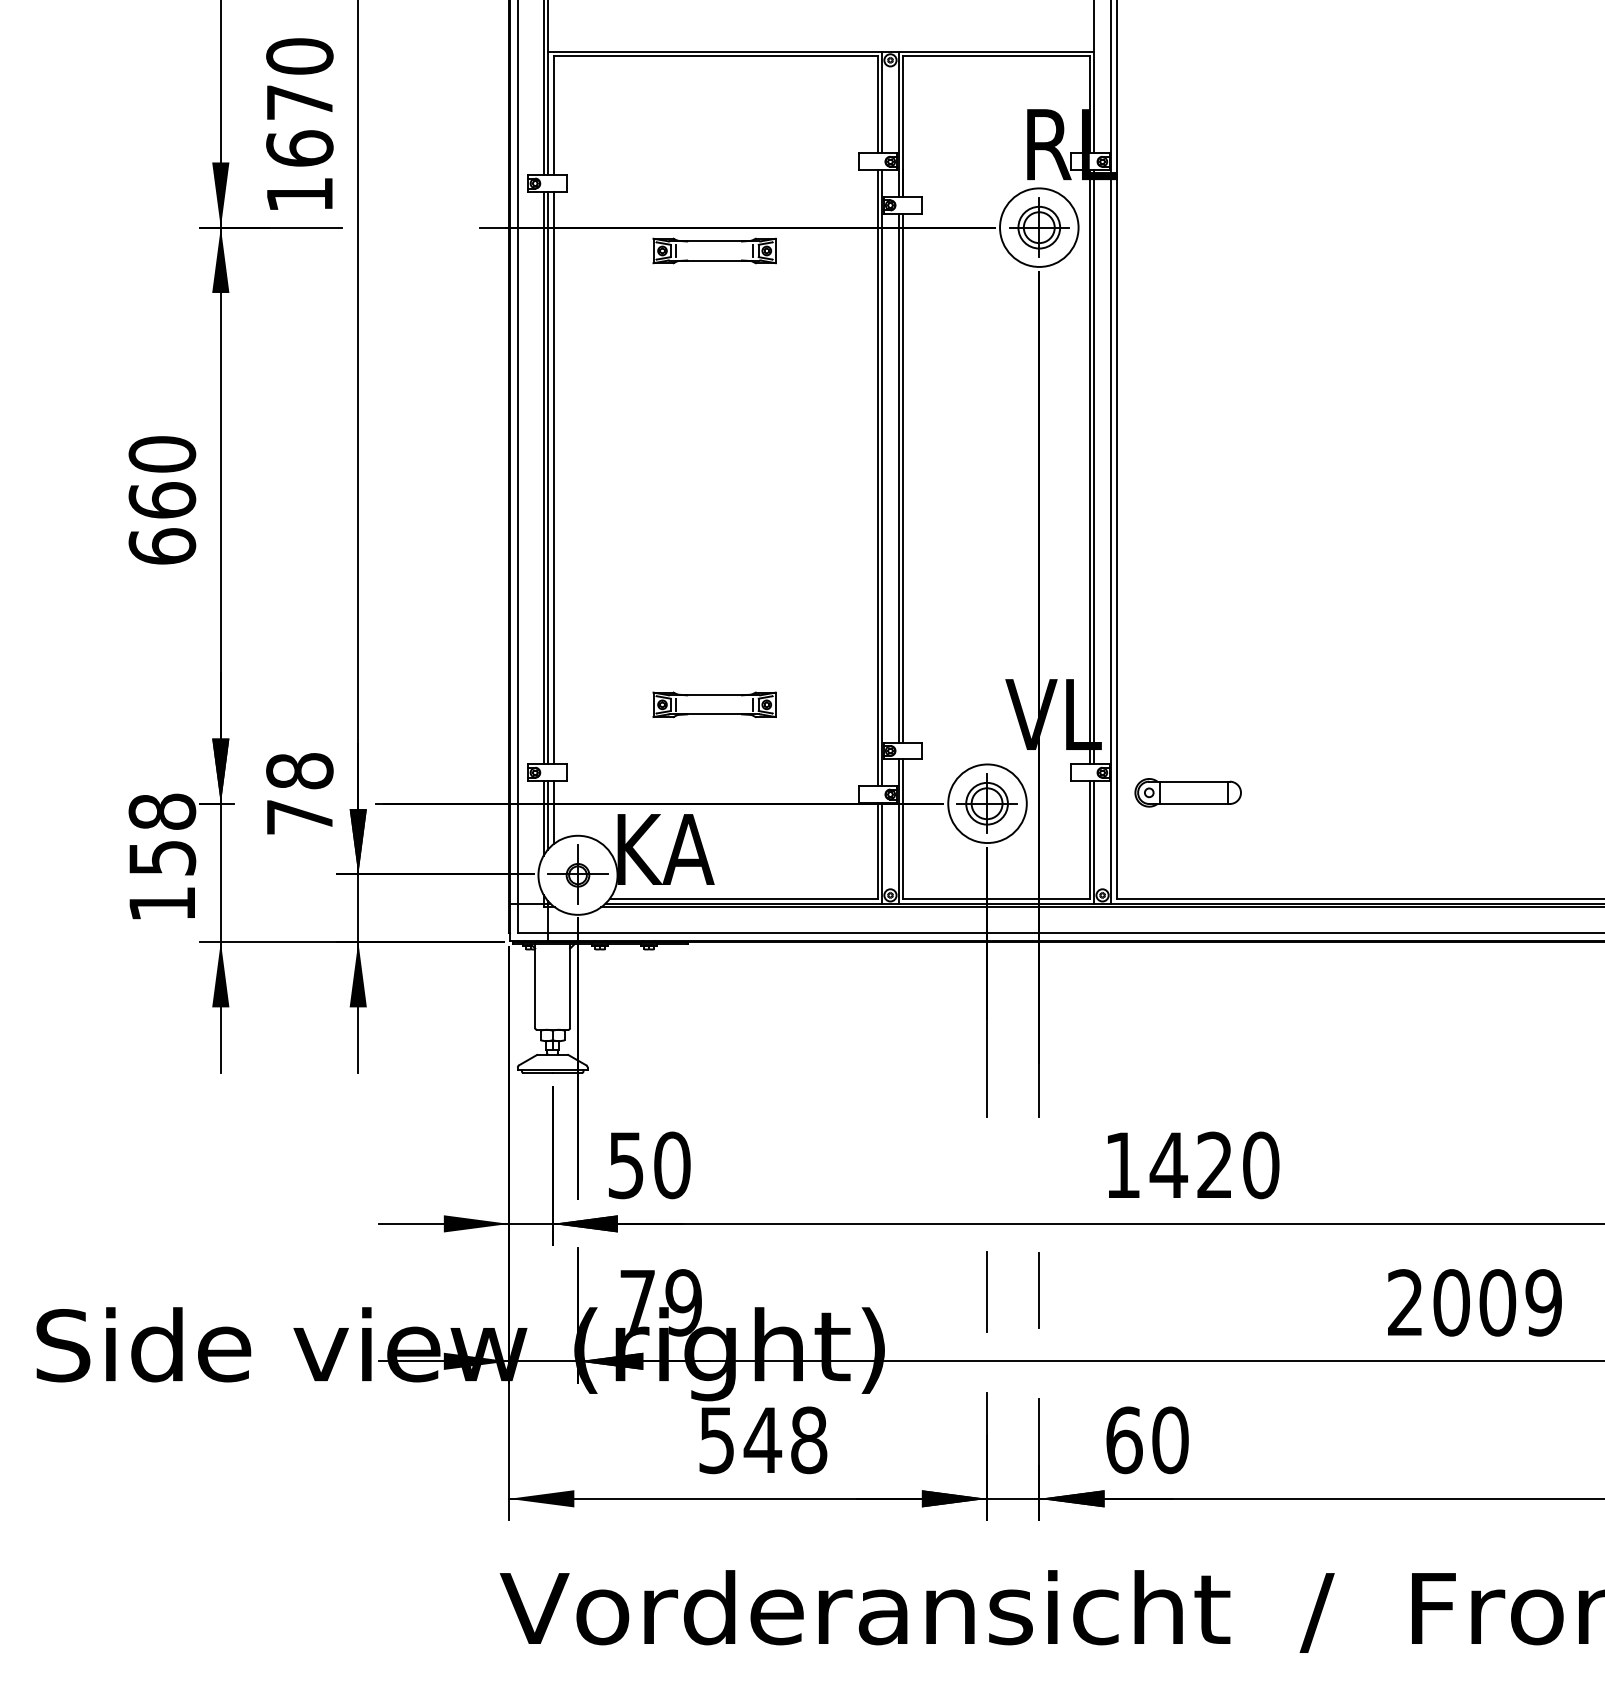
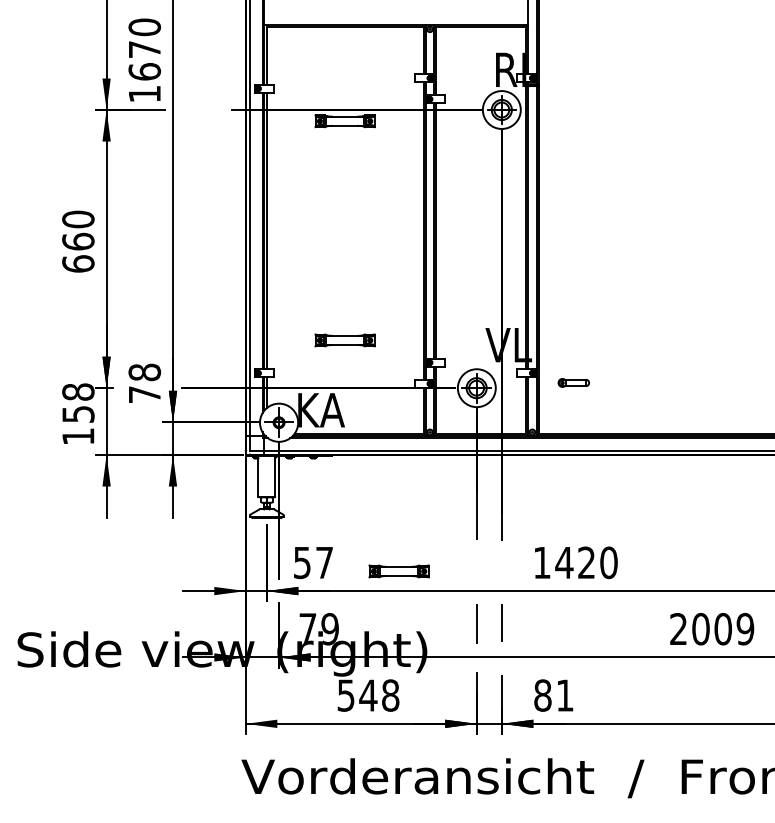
part: (1187, 791) -> (573, 382), size x0.6
text: (672, 1164) -> (324, 562), 50 -> 57
part: (825, 1183) -> (398, 571), added
text: (1146, 1440) -> (553, 695), 60 -> 81

